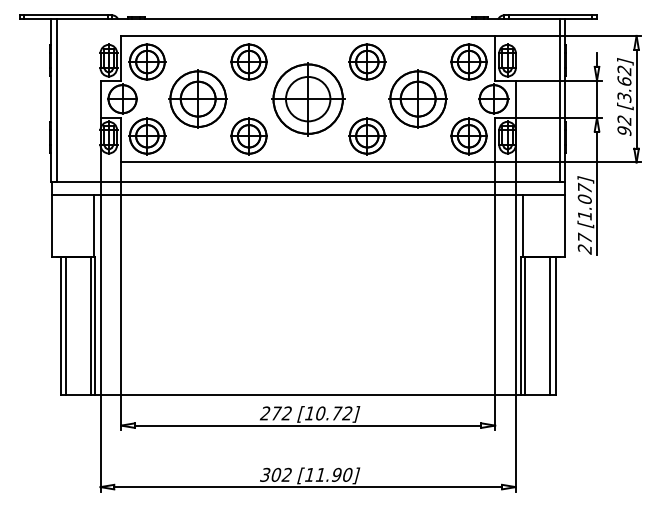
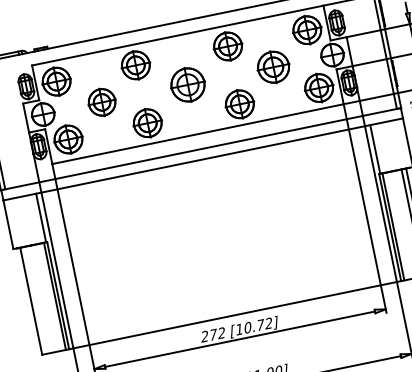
part: (197, 98) -> (101, 102), size x0.6
part: (417, 98) -> (272, 66), size x0.7
part: (308, 99) -> (188, 85), size x0.6
line: (66, 325) -> (35, 299), removed

